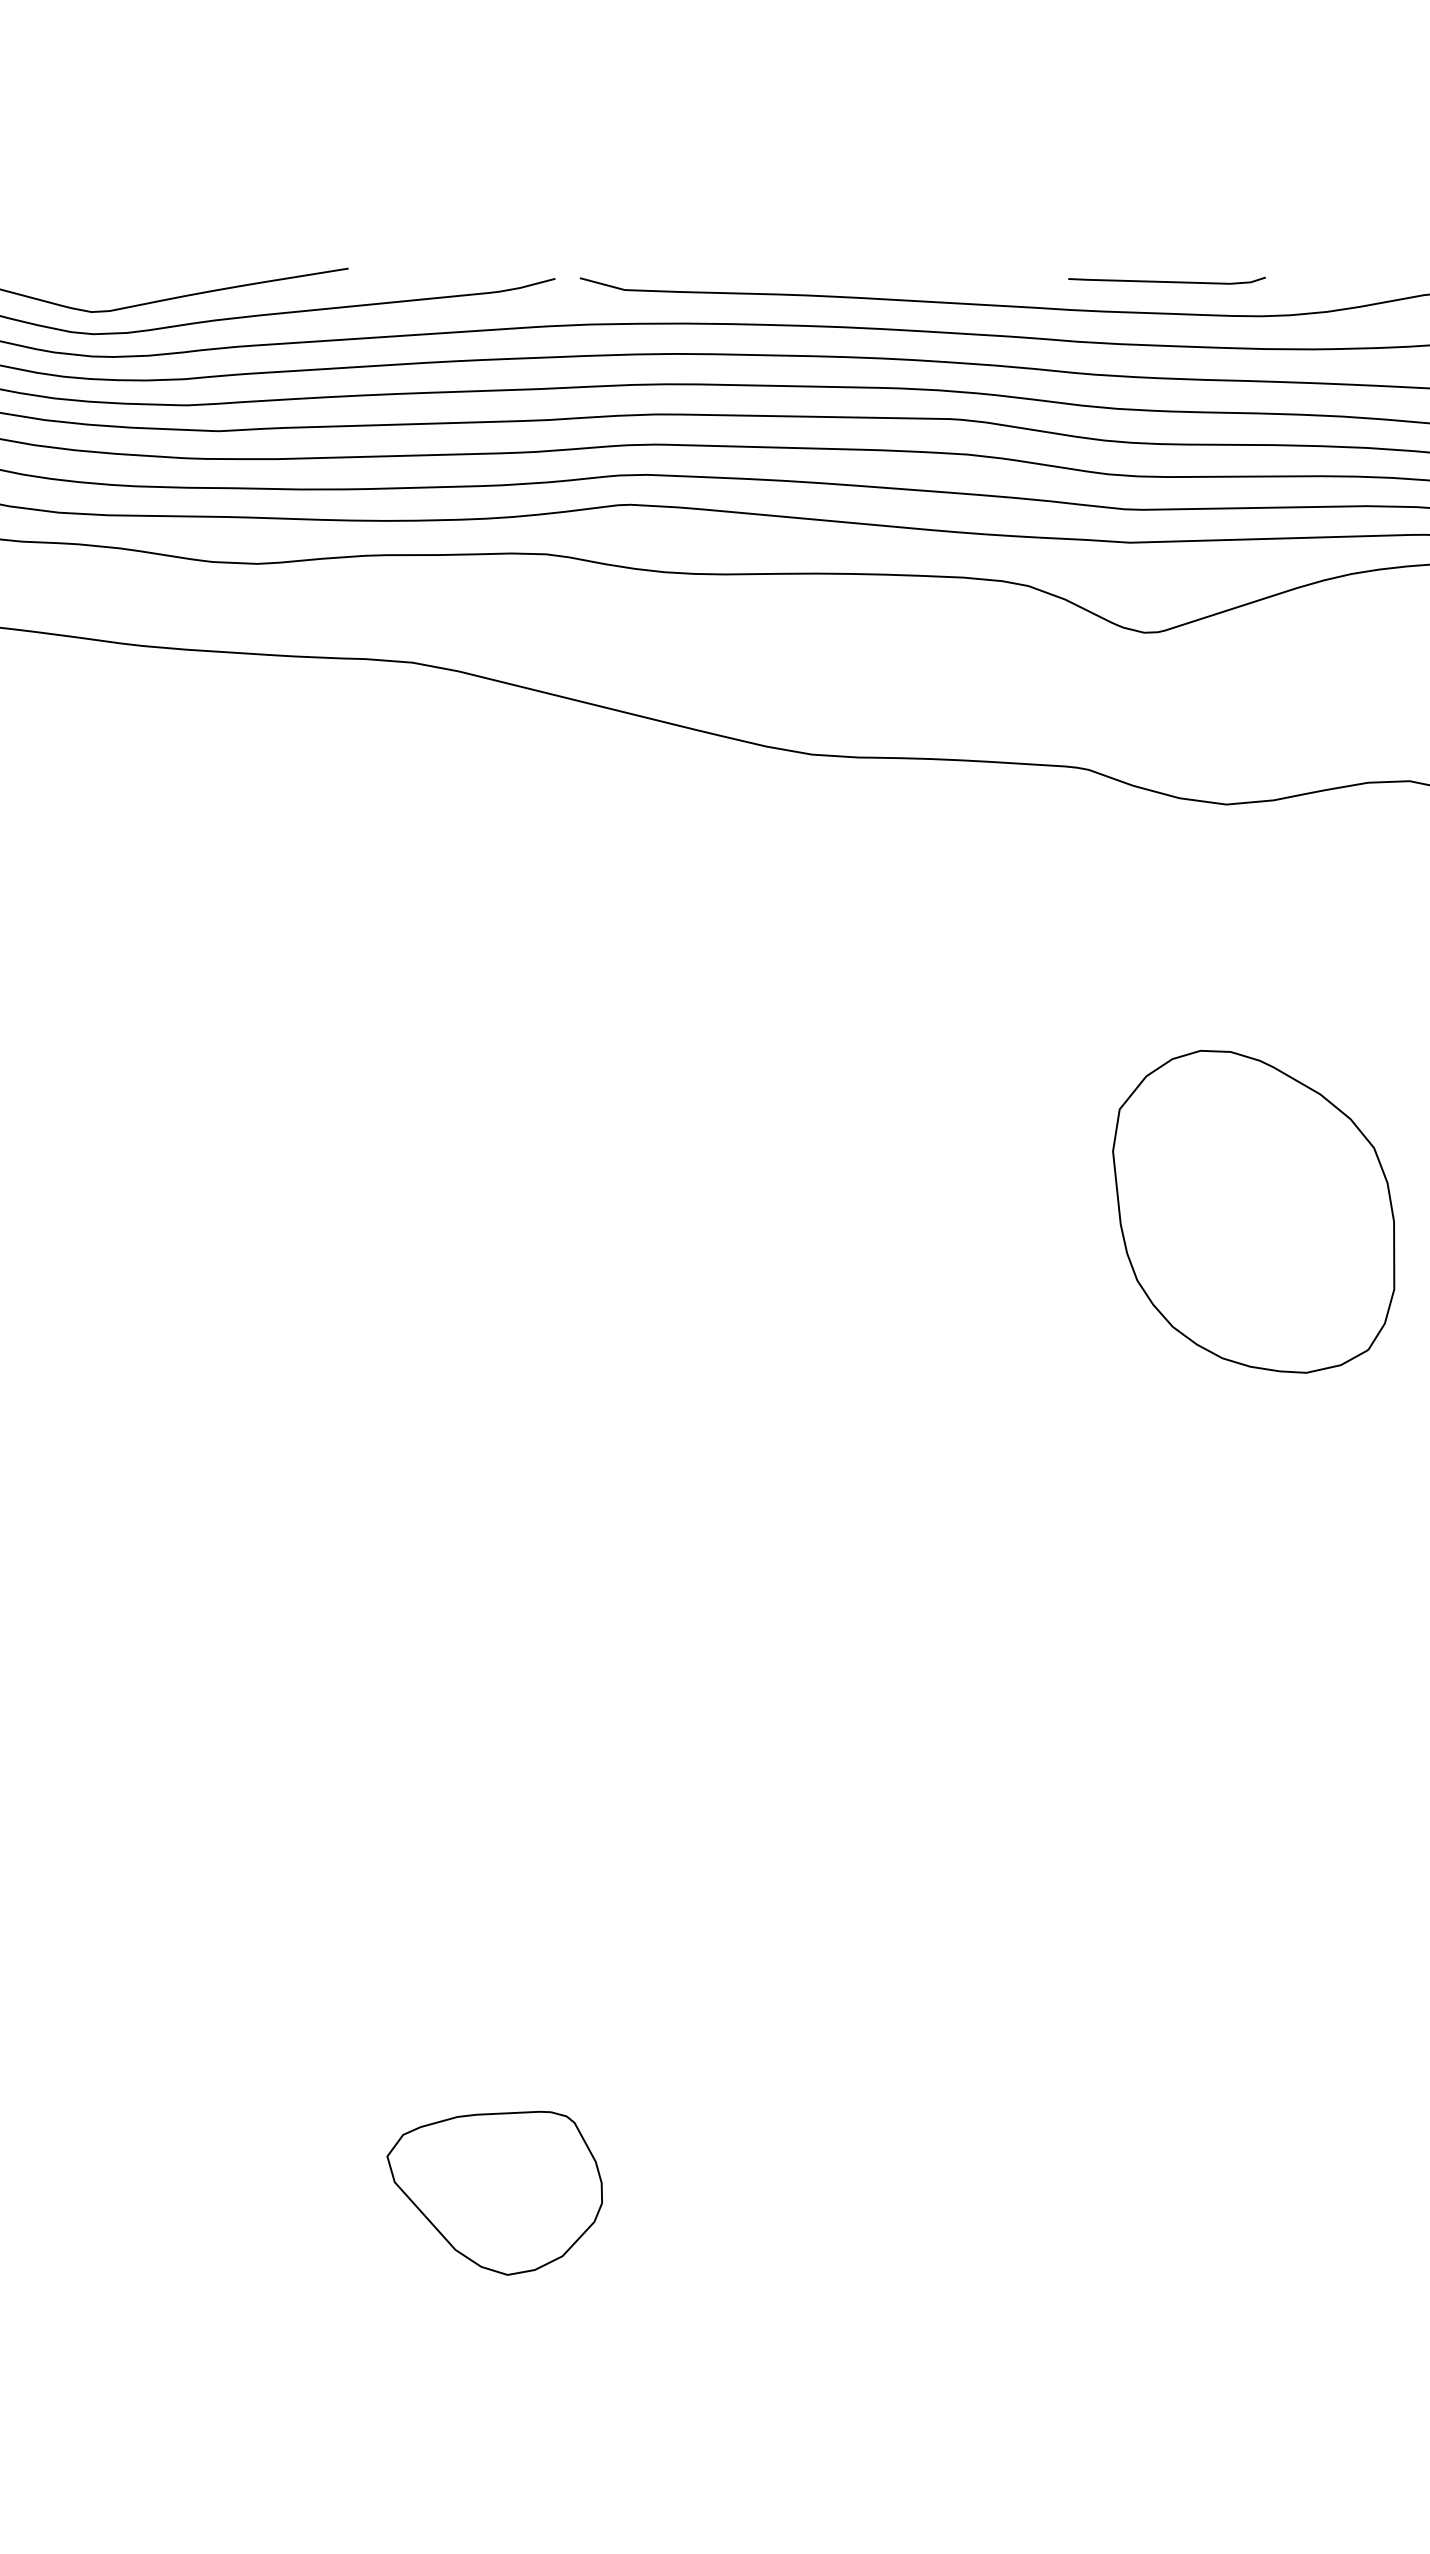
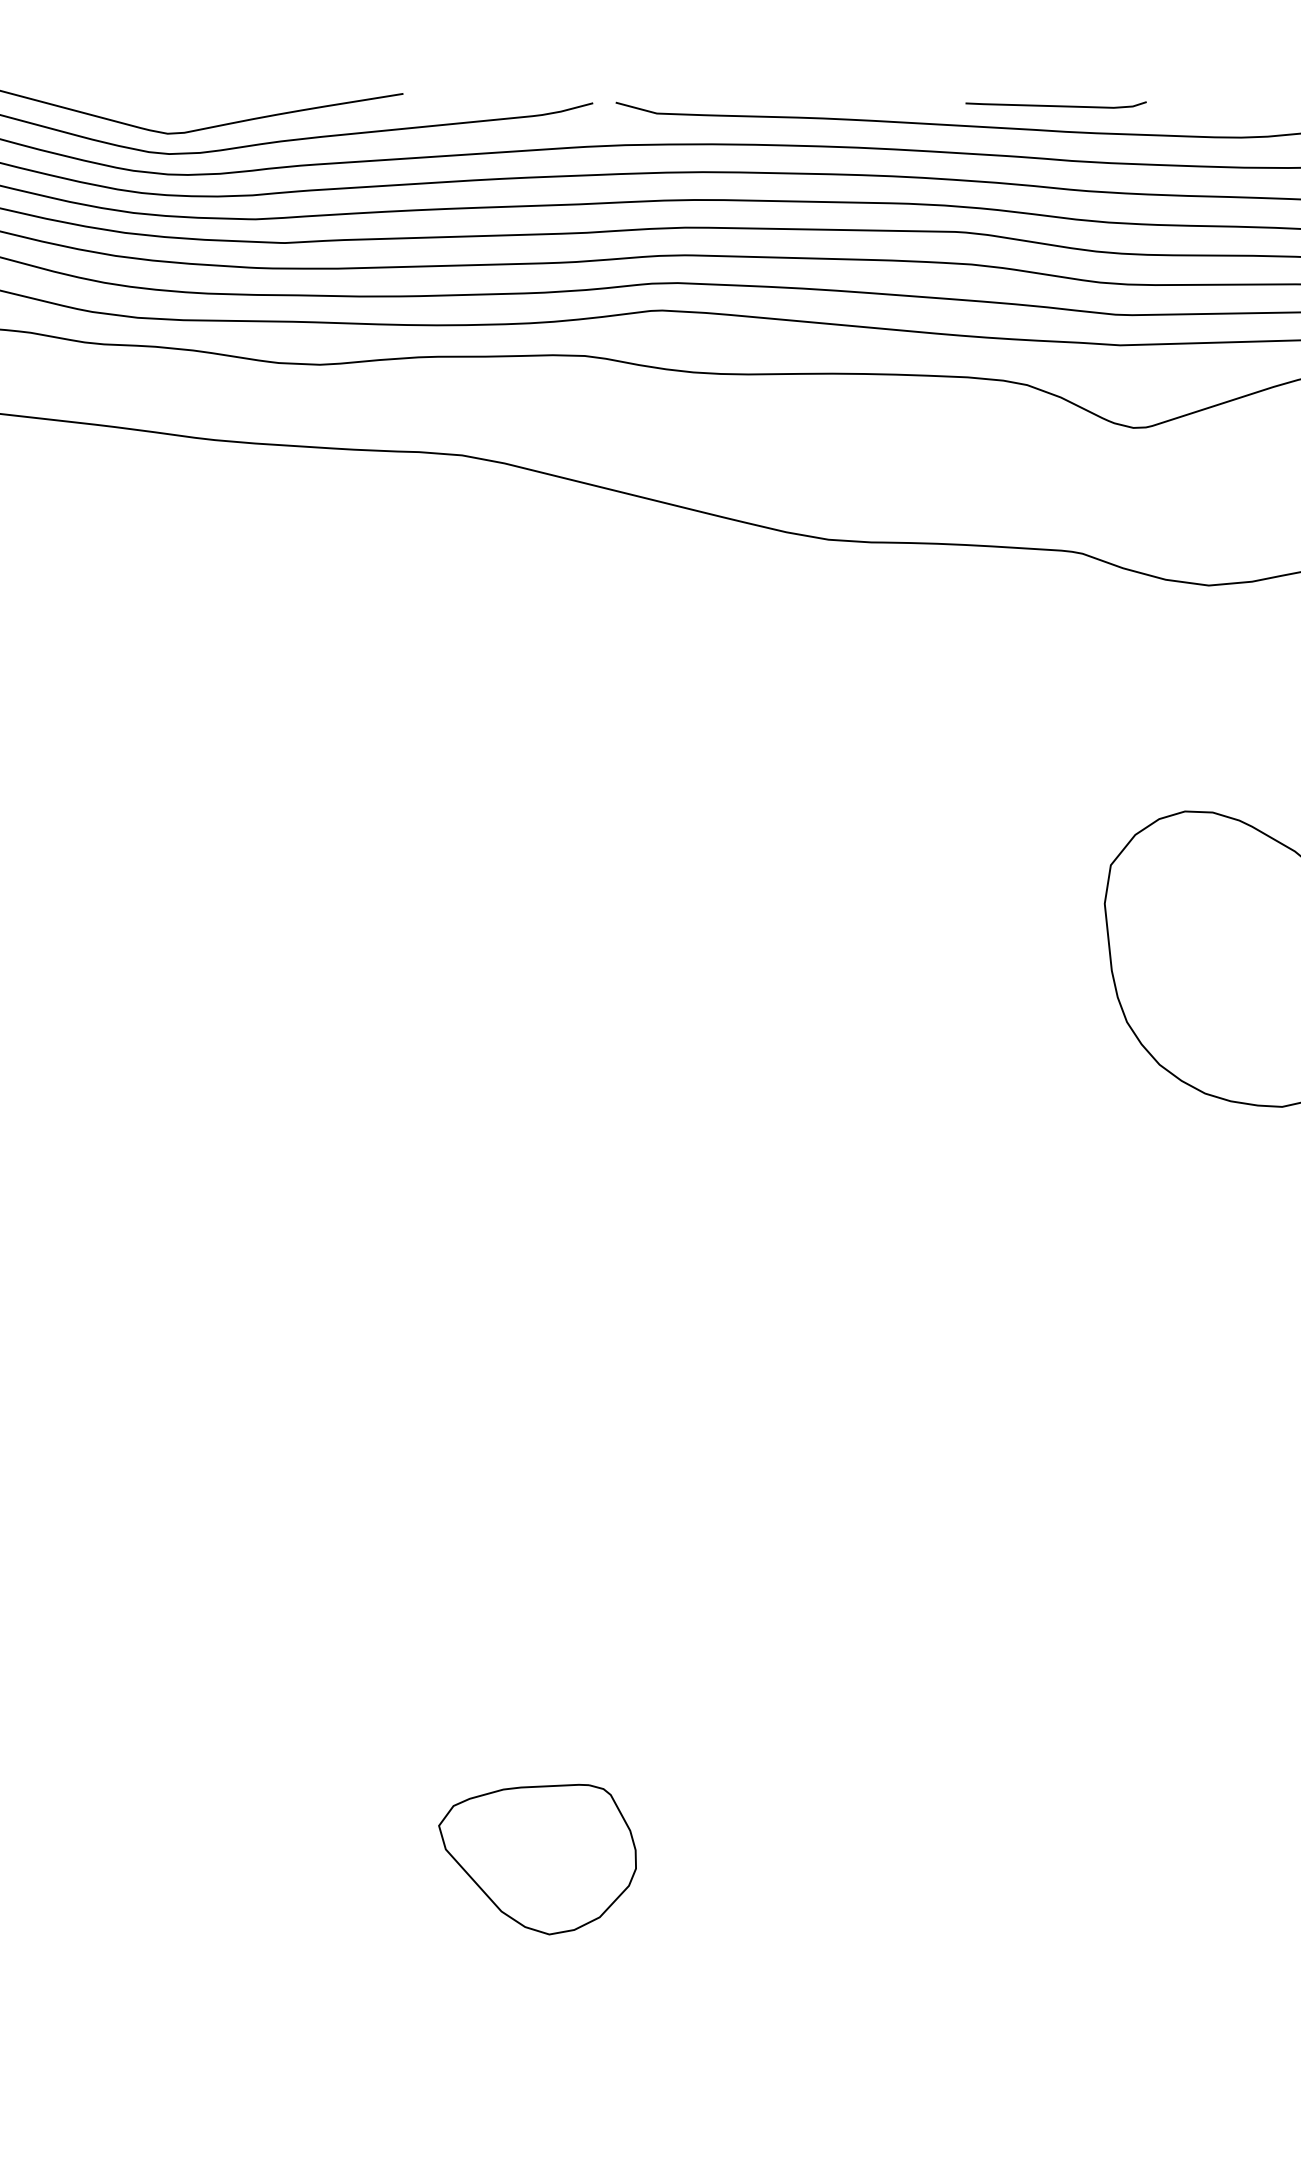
curve: (1166, 281) -> (1055, 105), moved

